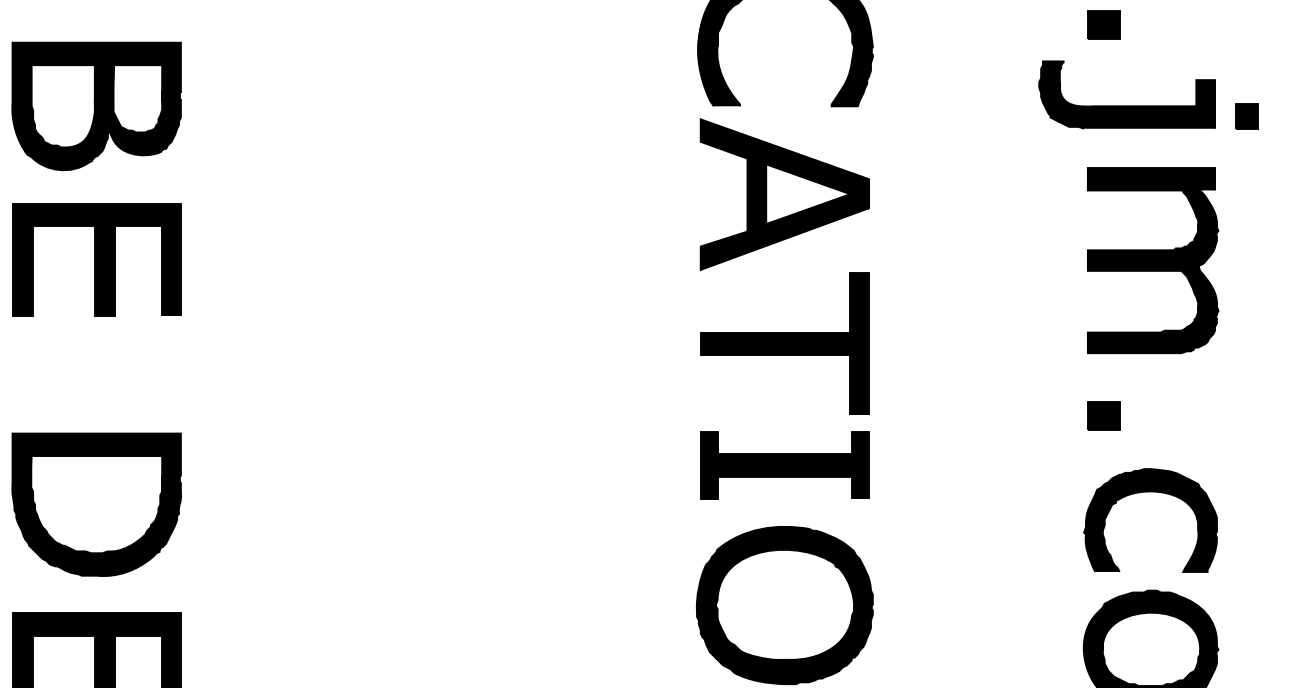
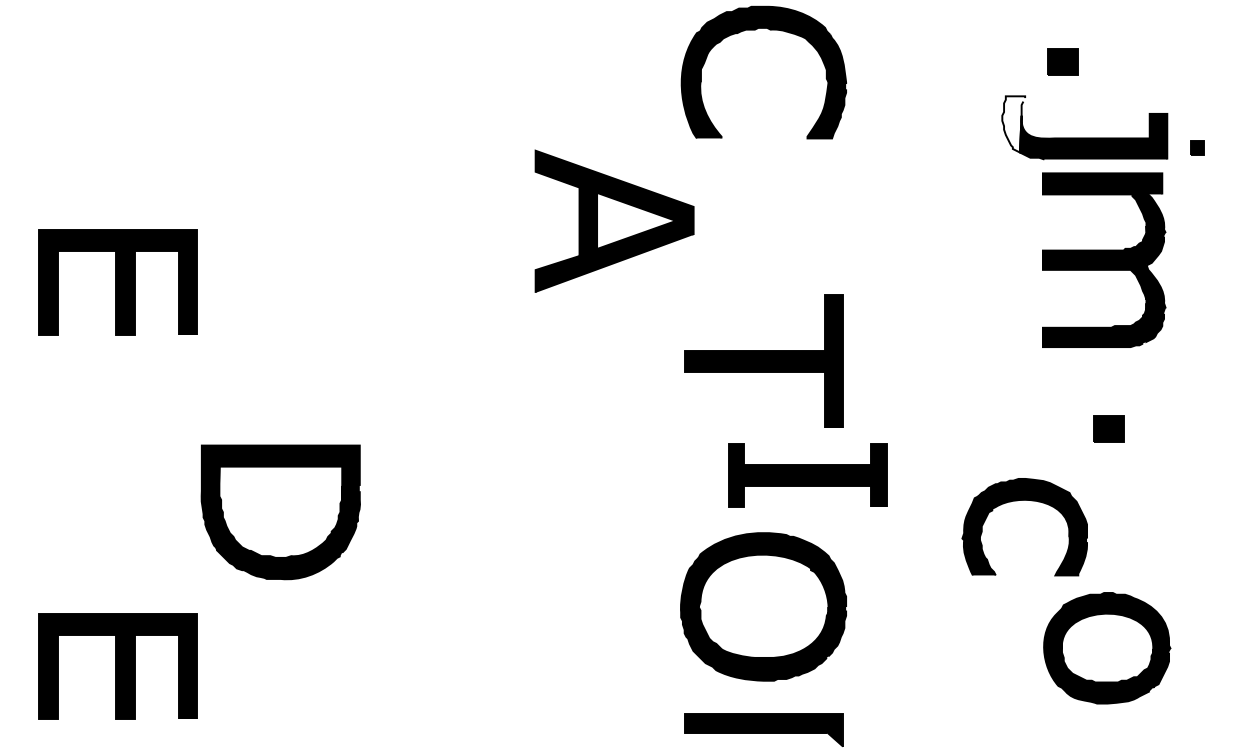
fill: (1051, 91) -> (1013, 124), removed
part: (96, 106) -> (117, 138), removed
part: (1247, 117) -> (1197, 148), size x0.6
part: (784, 193) -> (614, 220), moved
part: (1153, 259) -> (1104, 259), moved
part: (1103, 415) -> (1108, 428), moved
part: (784, 465) -> (807, 475), moved
part: (1142, 493) -> (1017, 501), moved
part: (96, 504) -> (280, 512), moved

